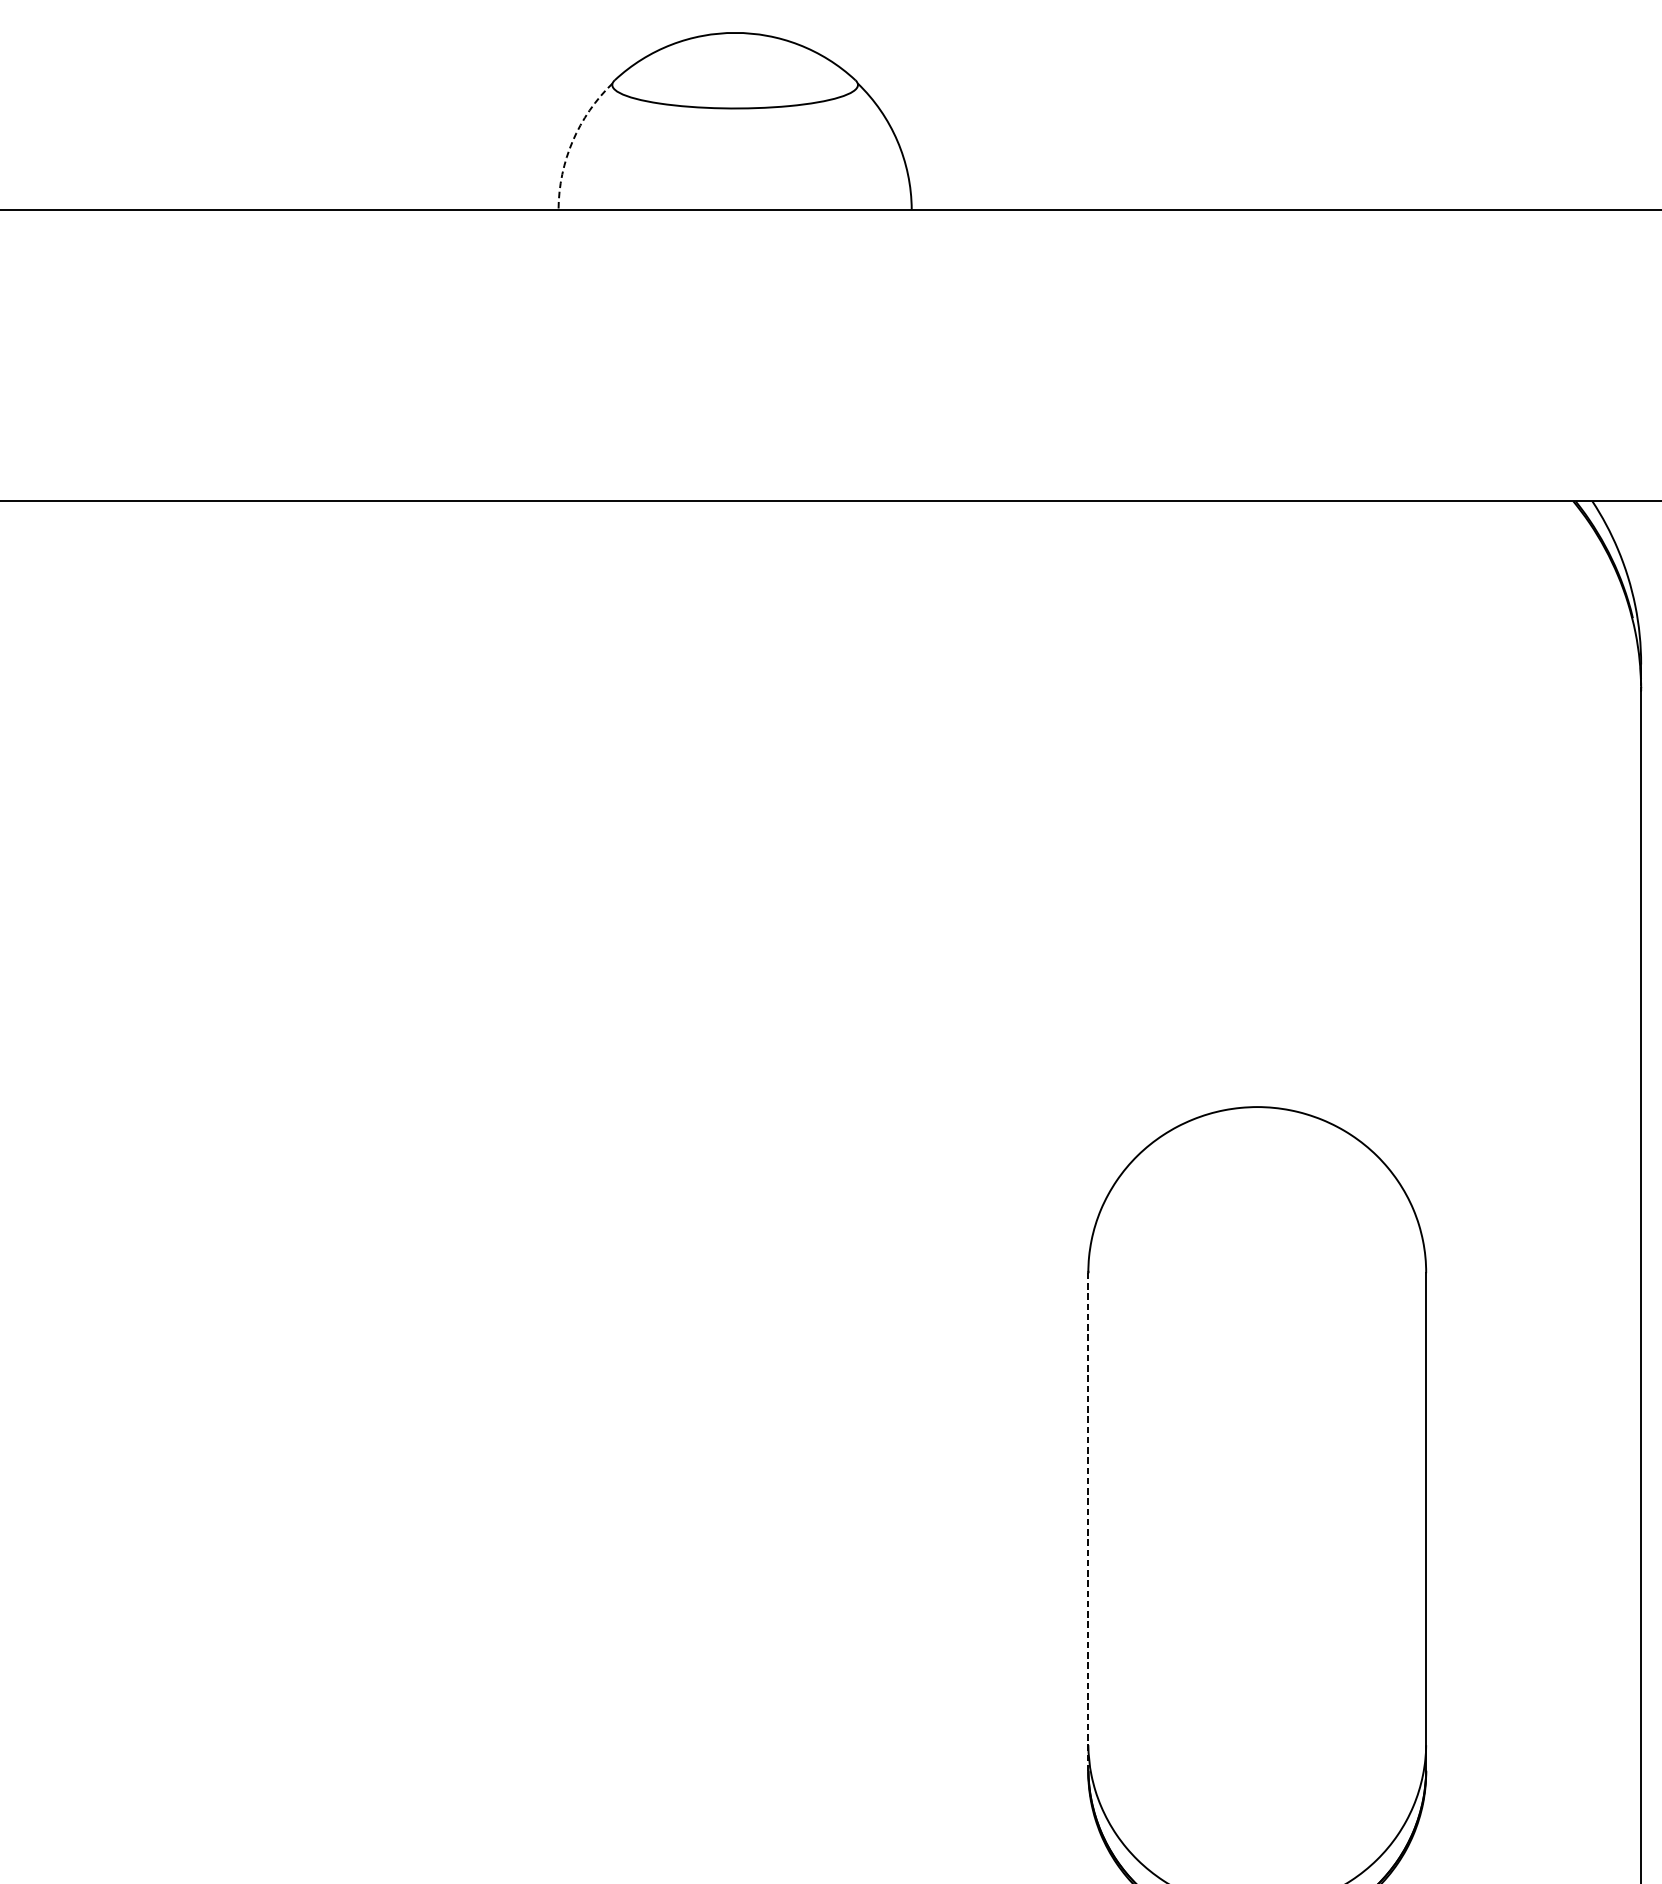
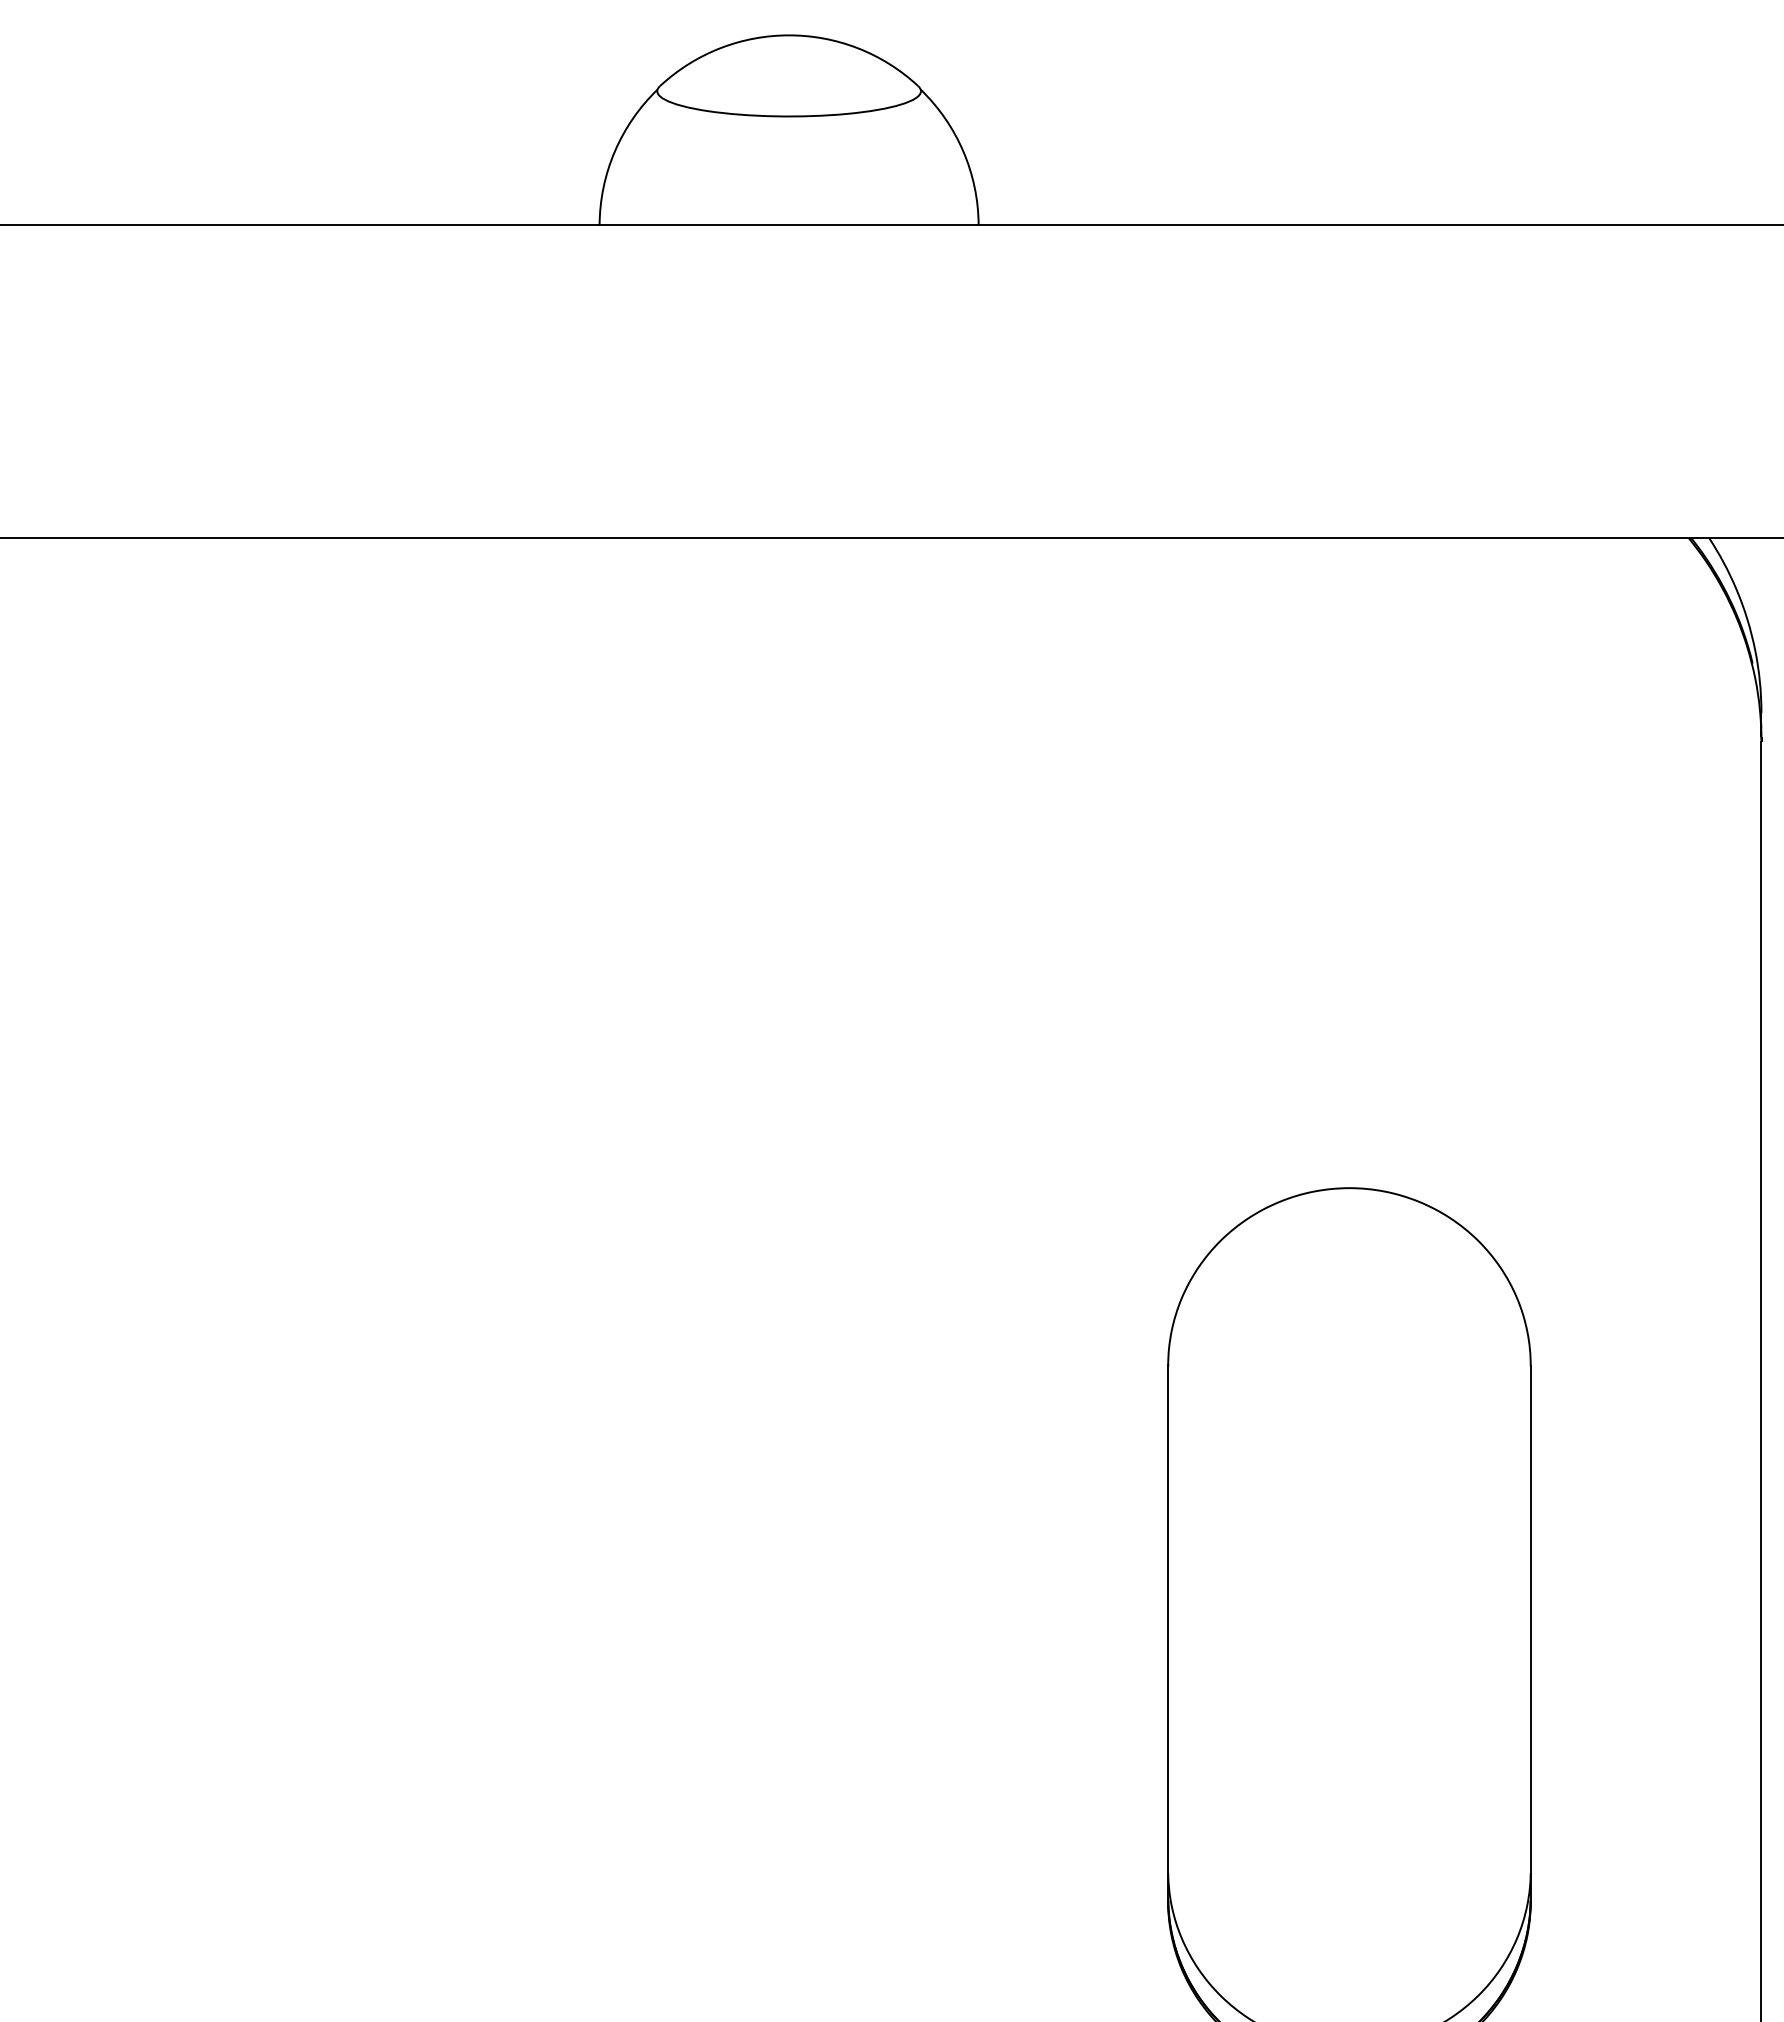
arc: (572, 141) -> (614, 151), dashed -> solid
line: (1088, 1522) -> (1168, 1633), dashed -> solid

